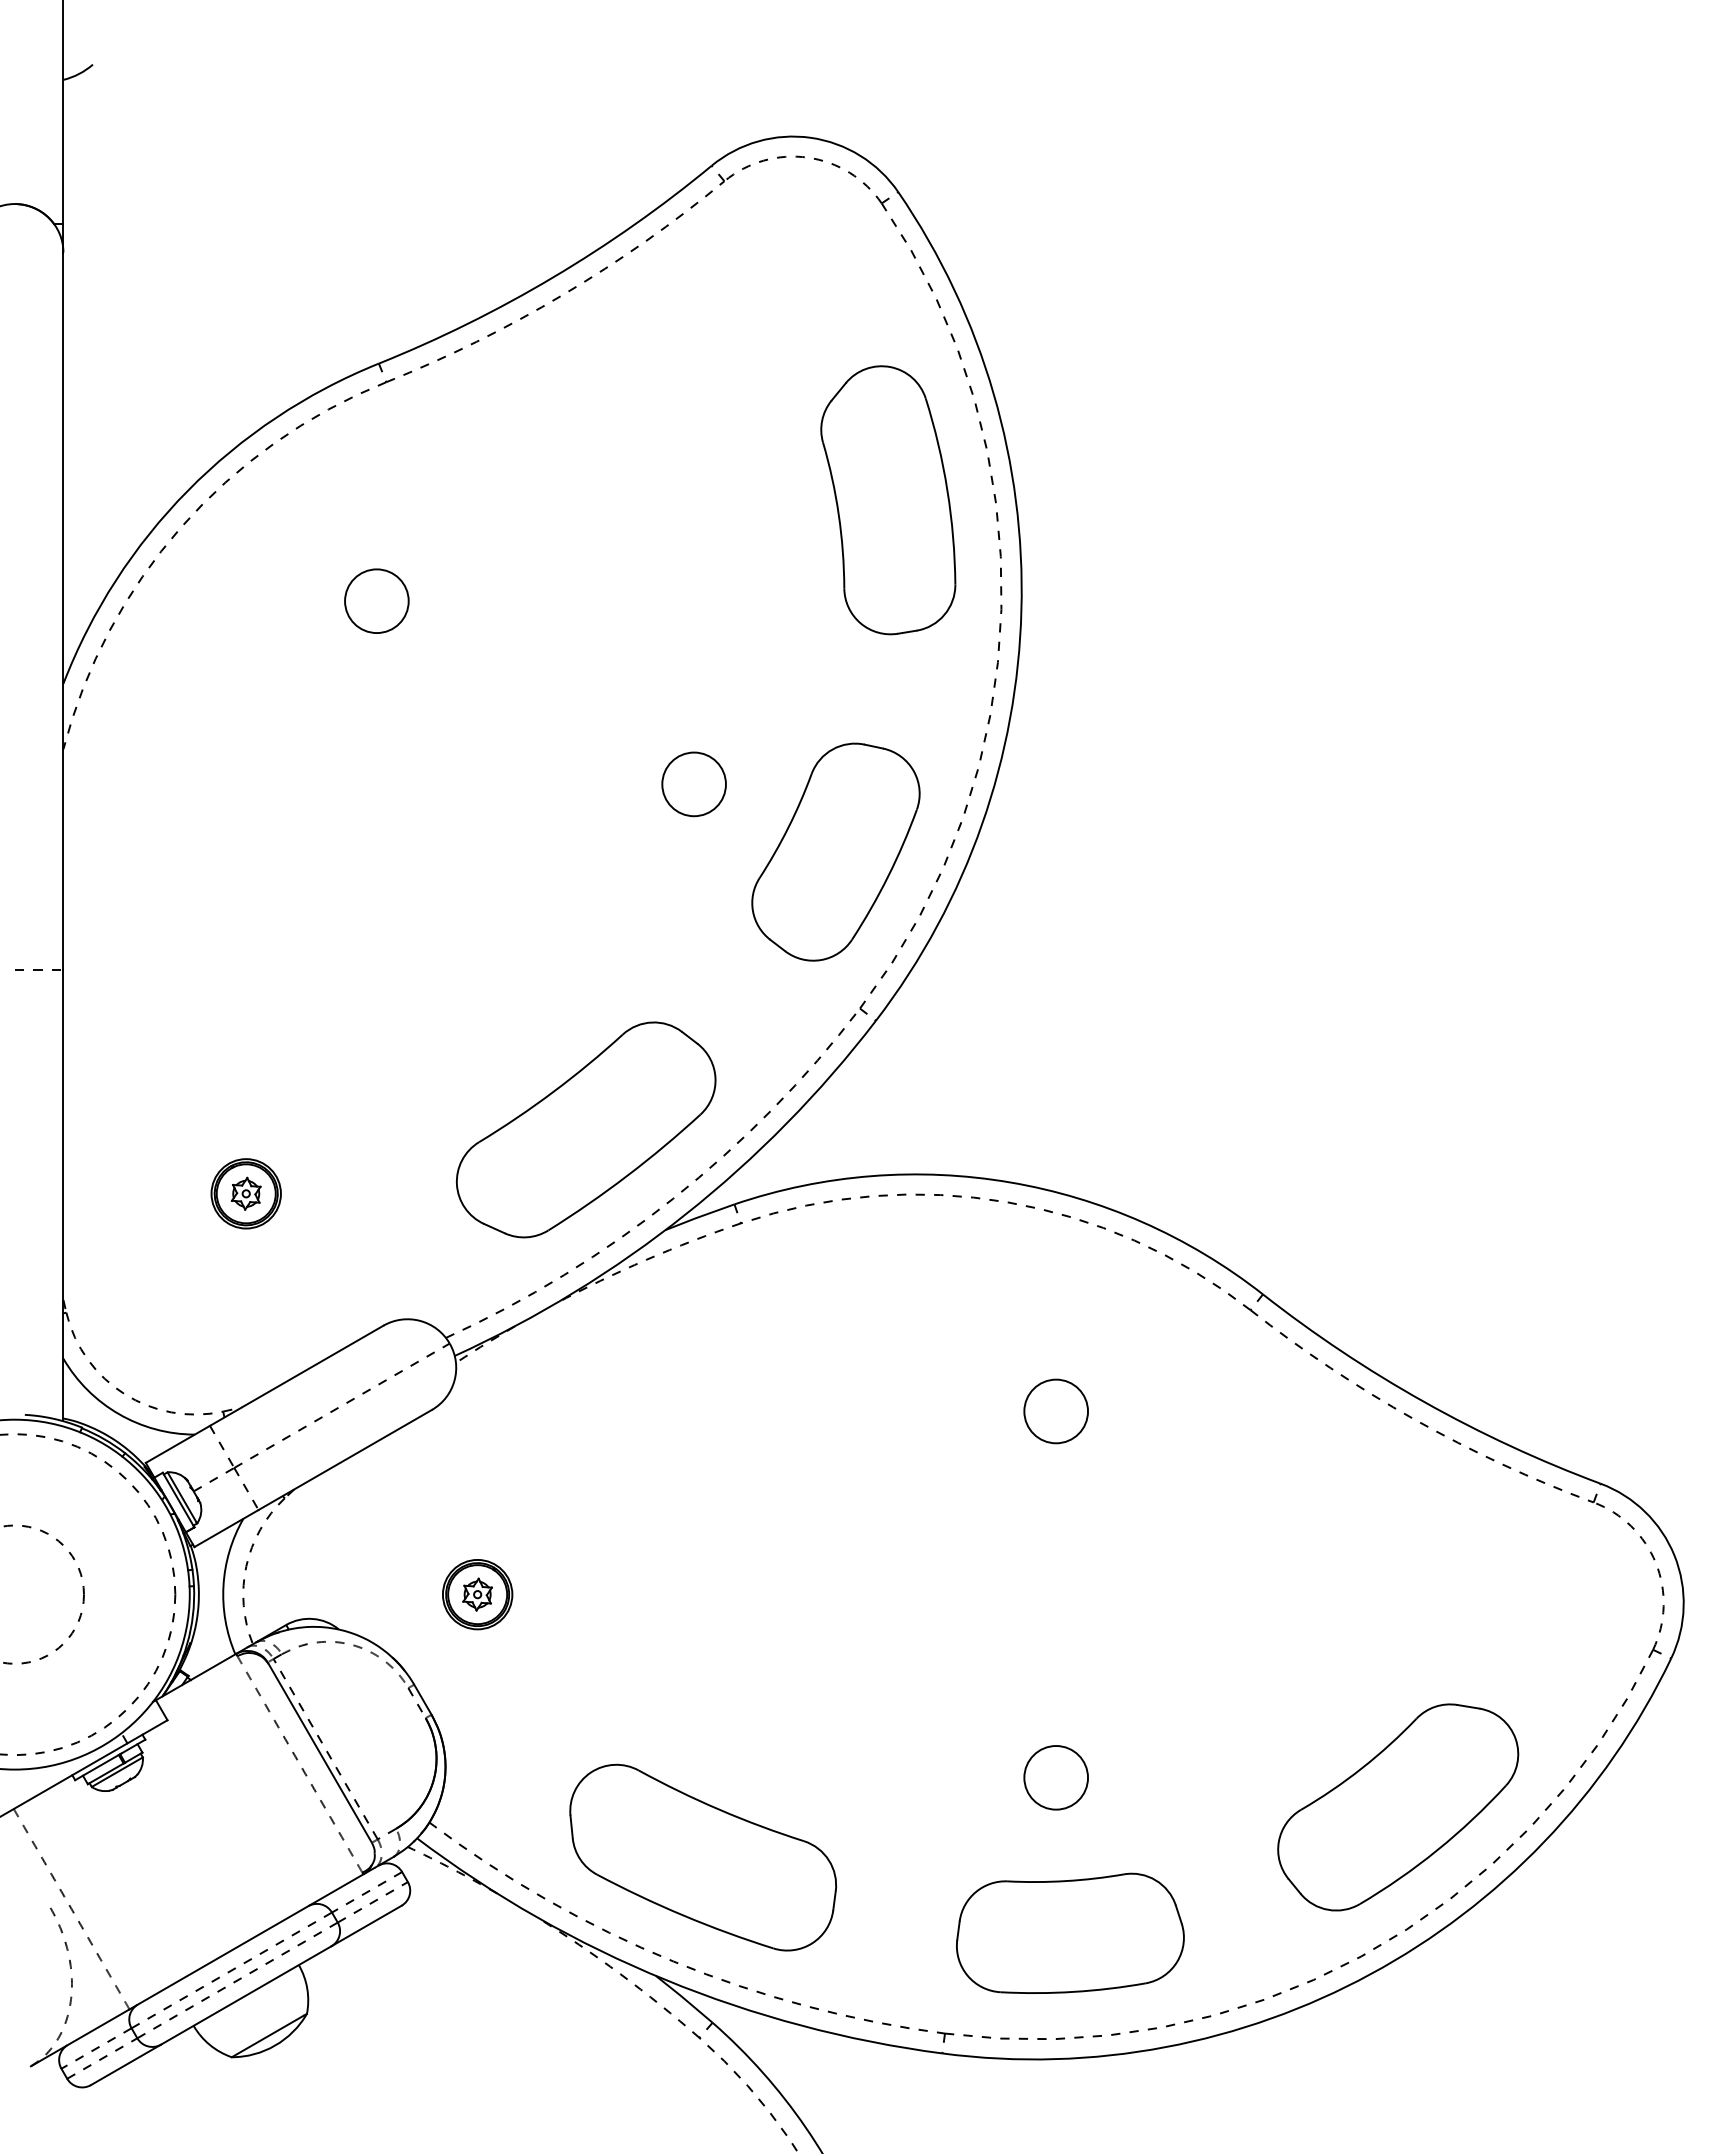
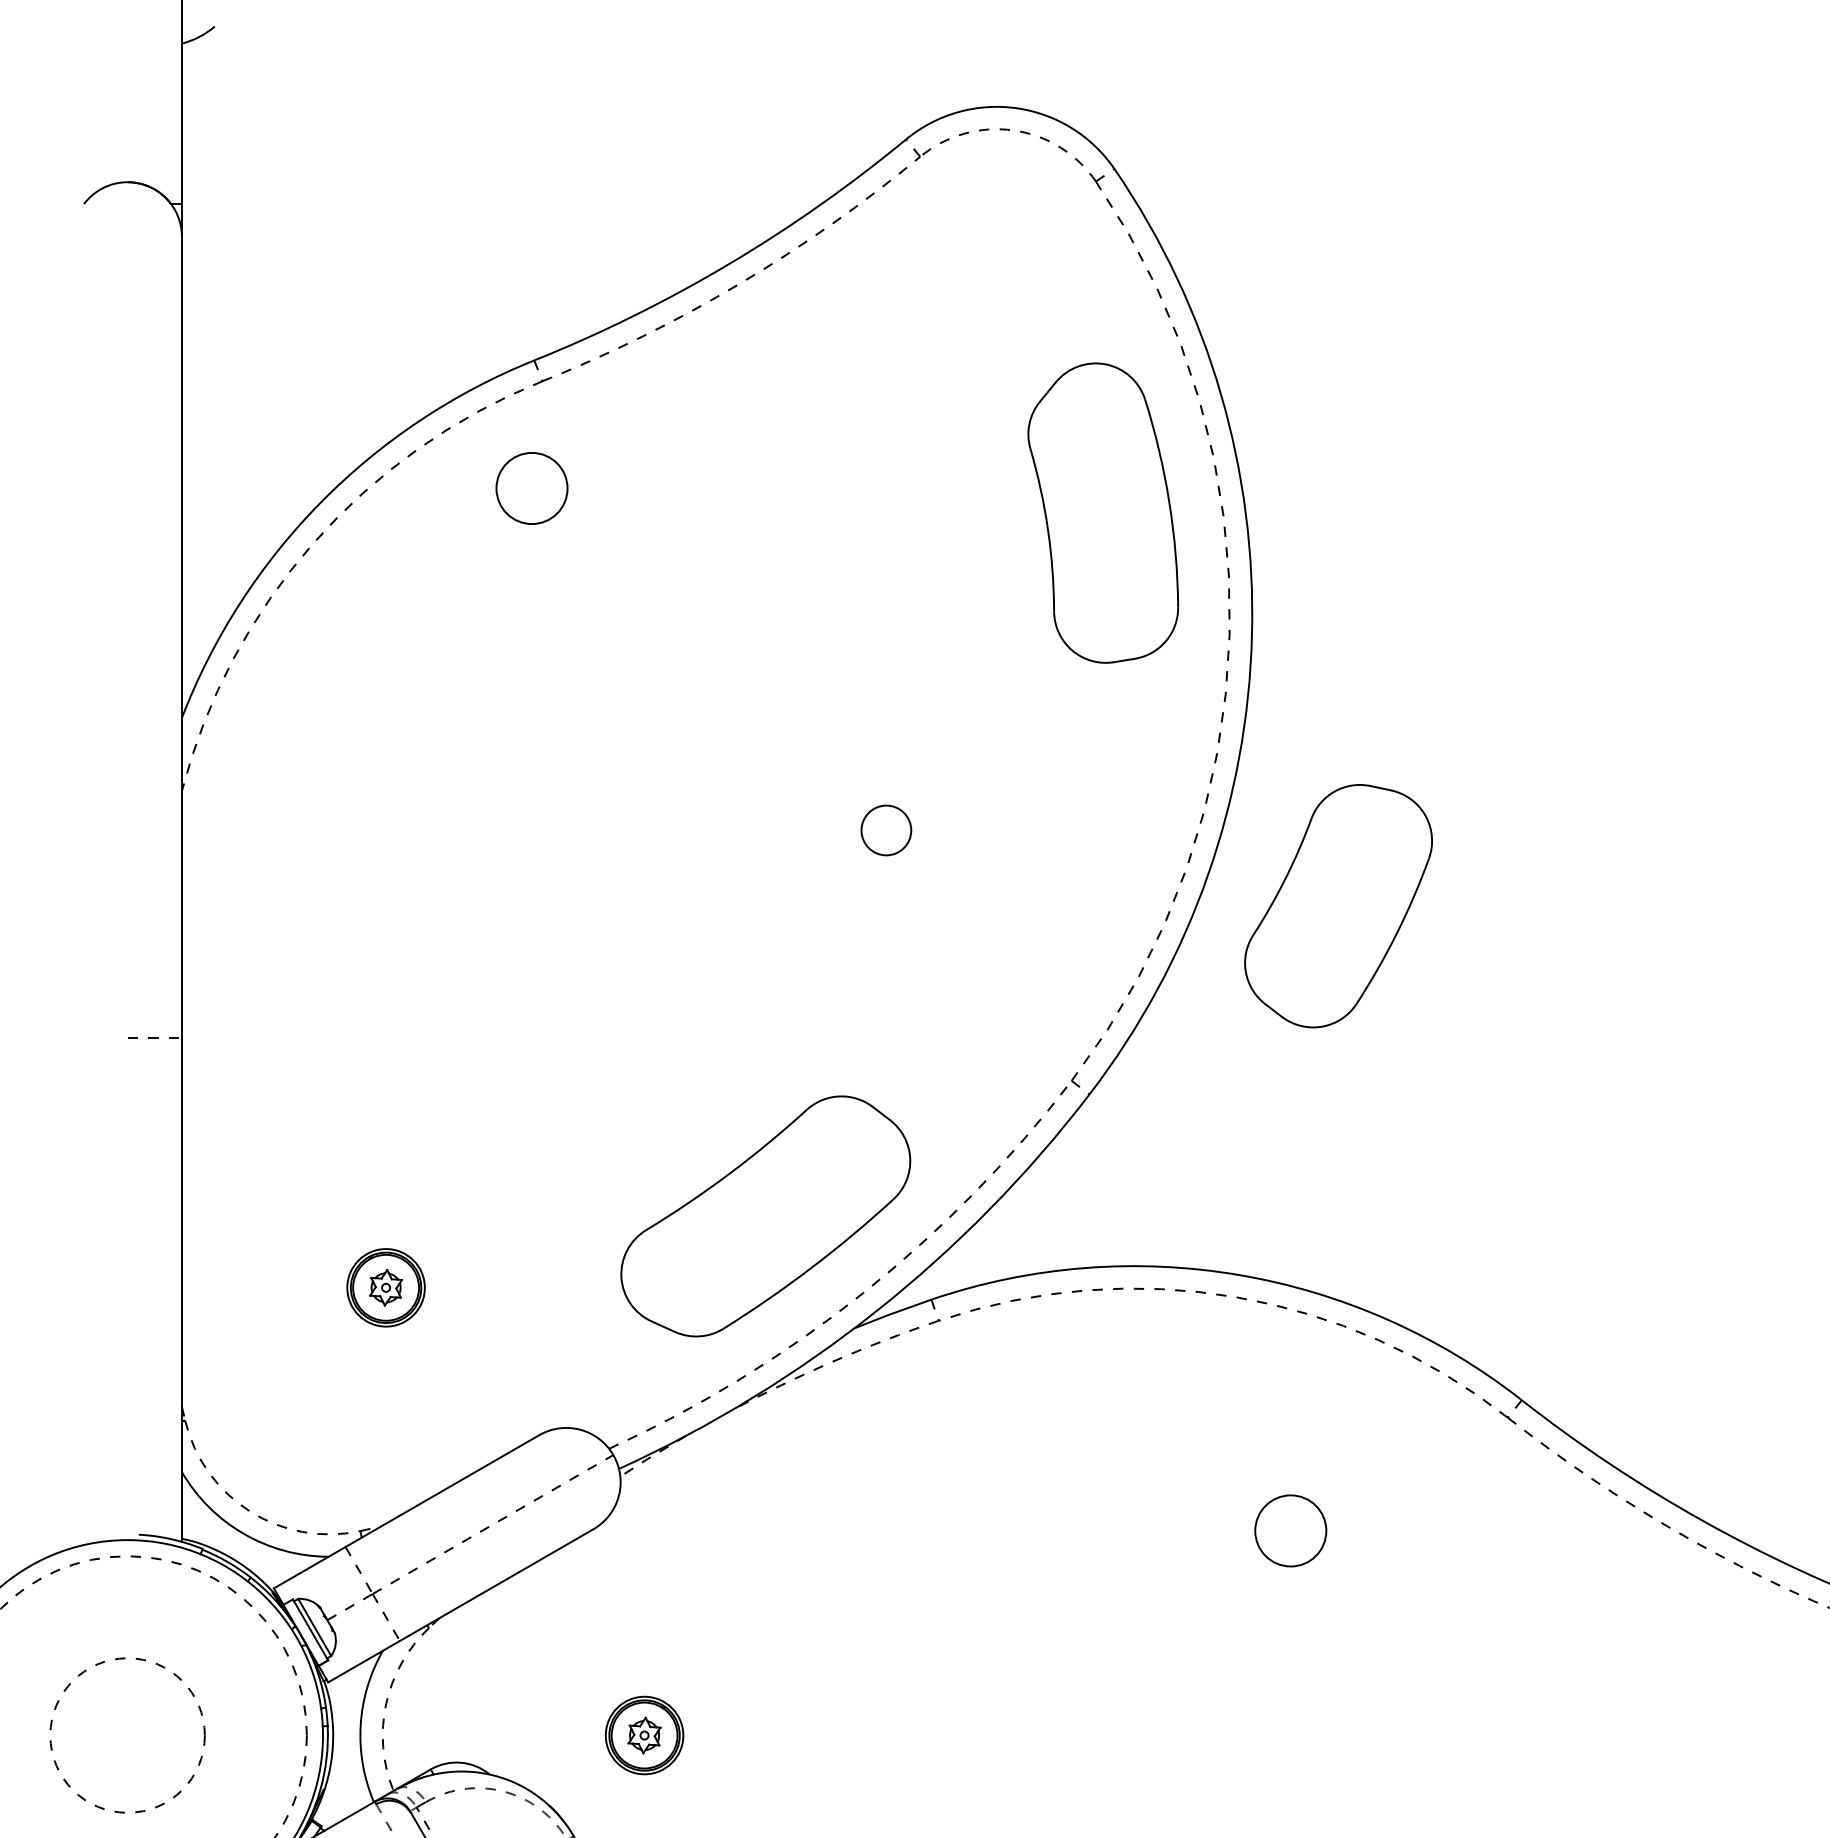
circle: (376, 600) -> (531, 487), moved
circle: (693, 784) -> (885, 830), size x0.7
part: (835, 851) -> (1338, 905), moved

